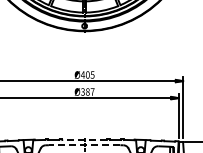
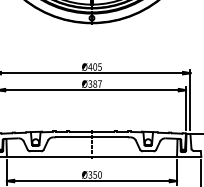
line: (84, 139) -> (91, 131), dashed -> solid
line: (84, 145) -> (91, 137), dashed -> solid

